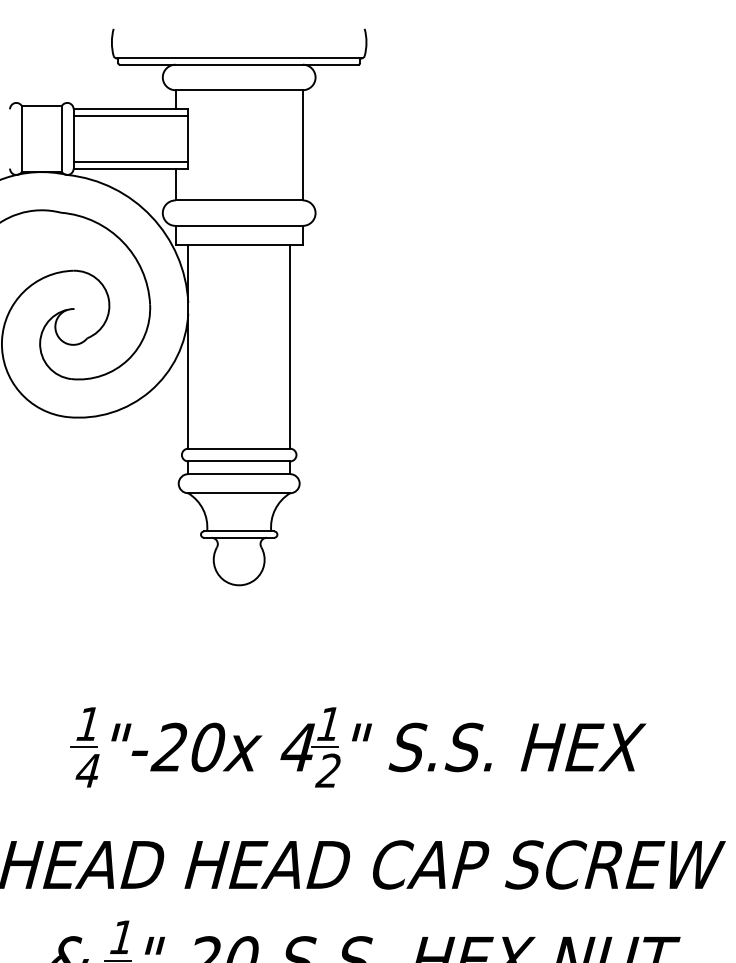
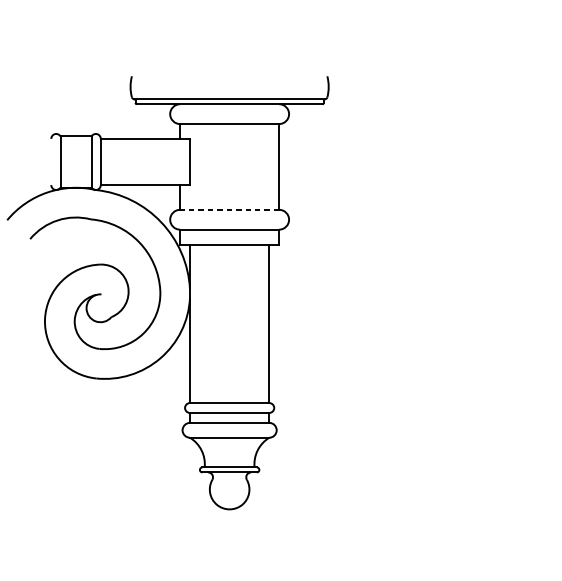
line: (130, 115) -> (145, 143), removed
line: (130, 162) -> (145, 180), removed
line: (239, 200) -> (229, 209), solid -> dashed

